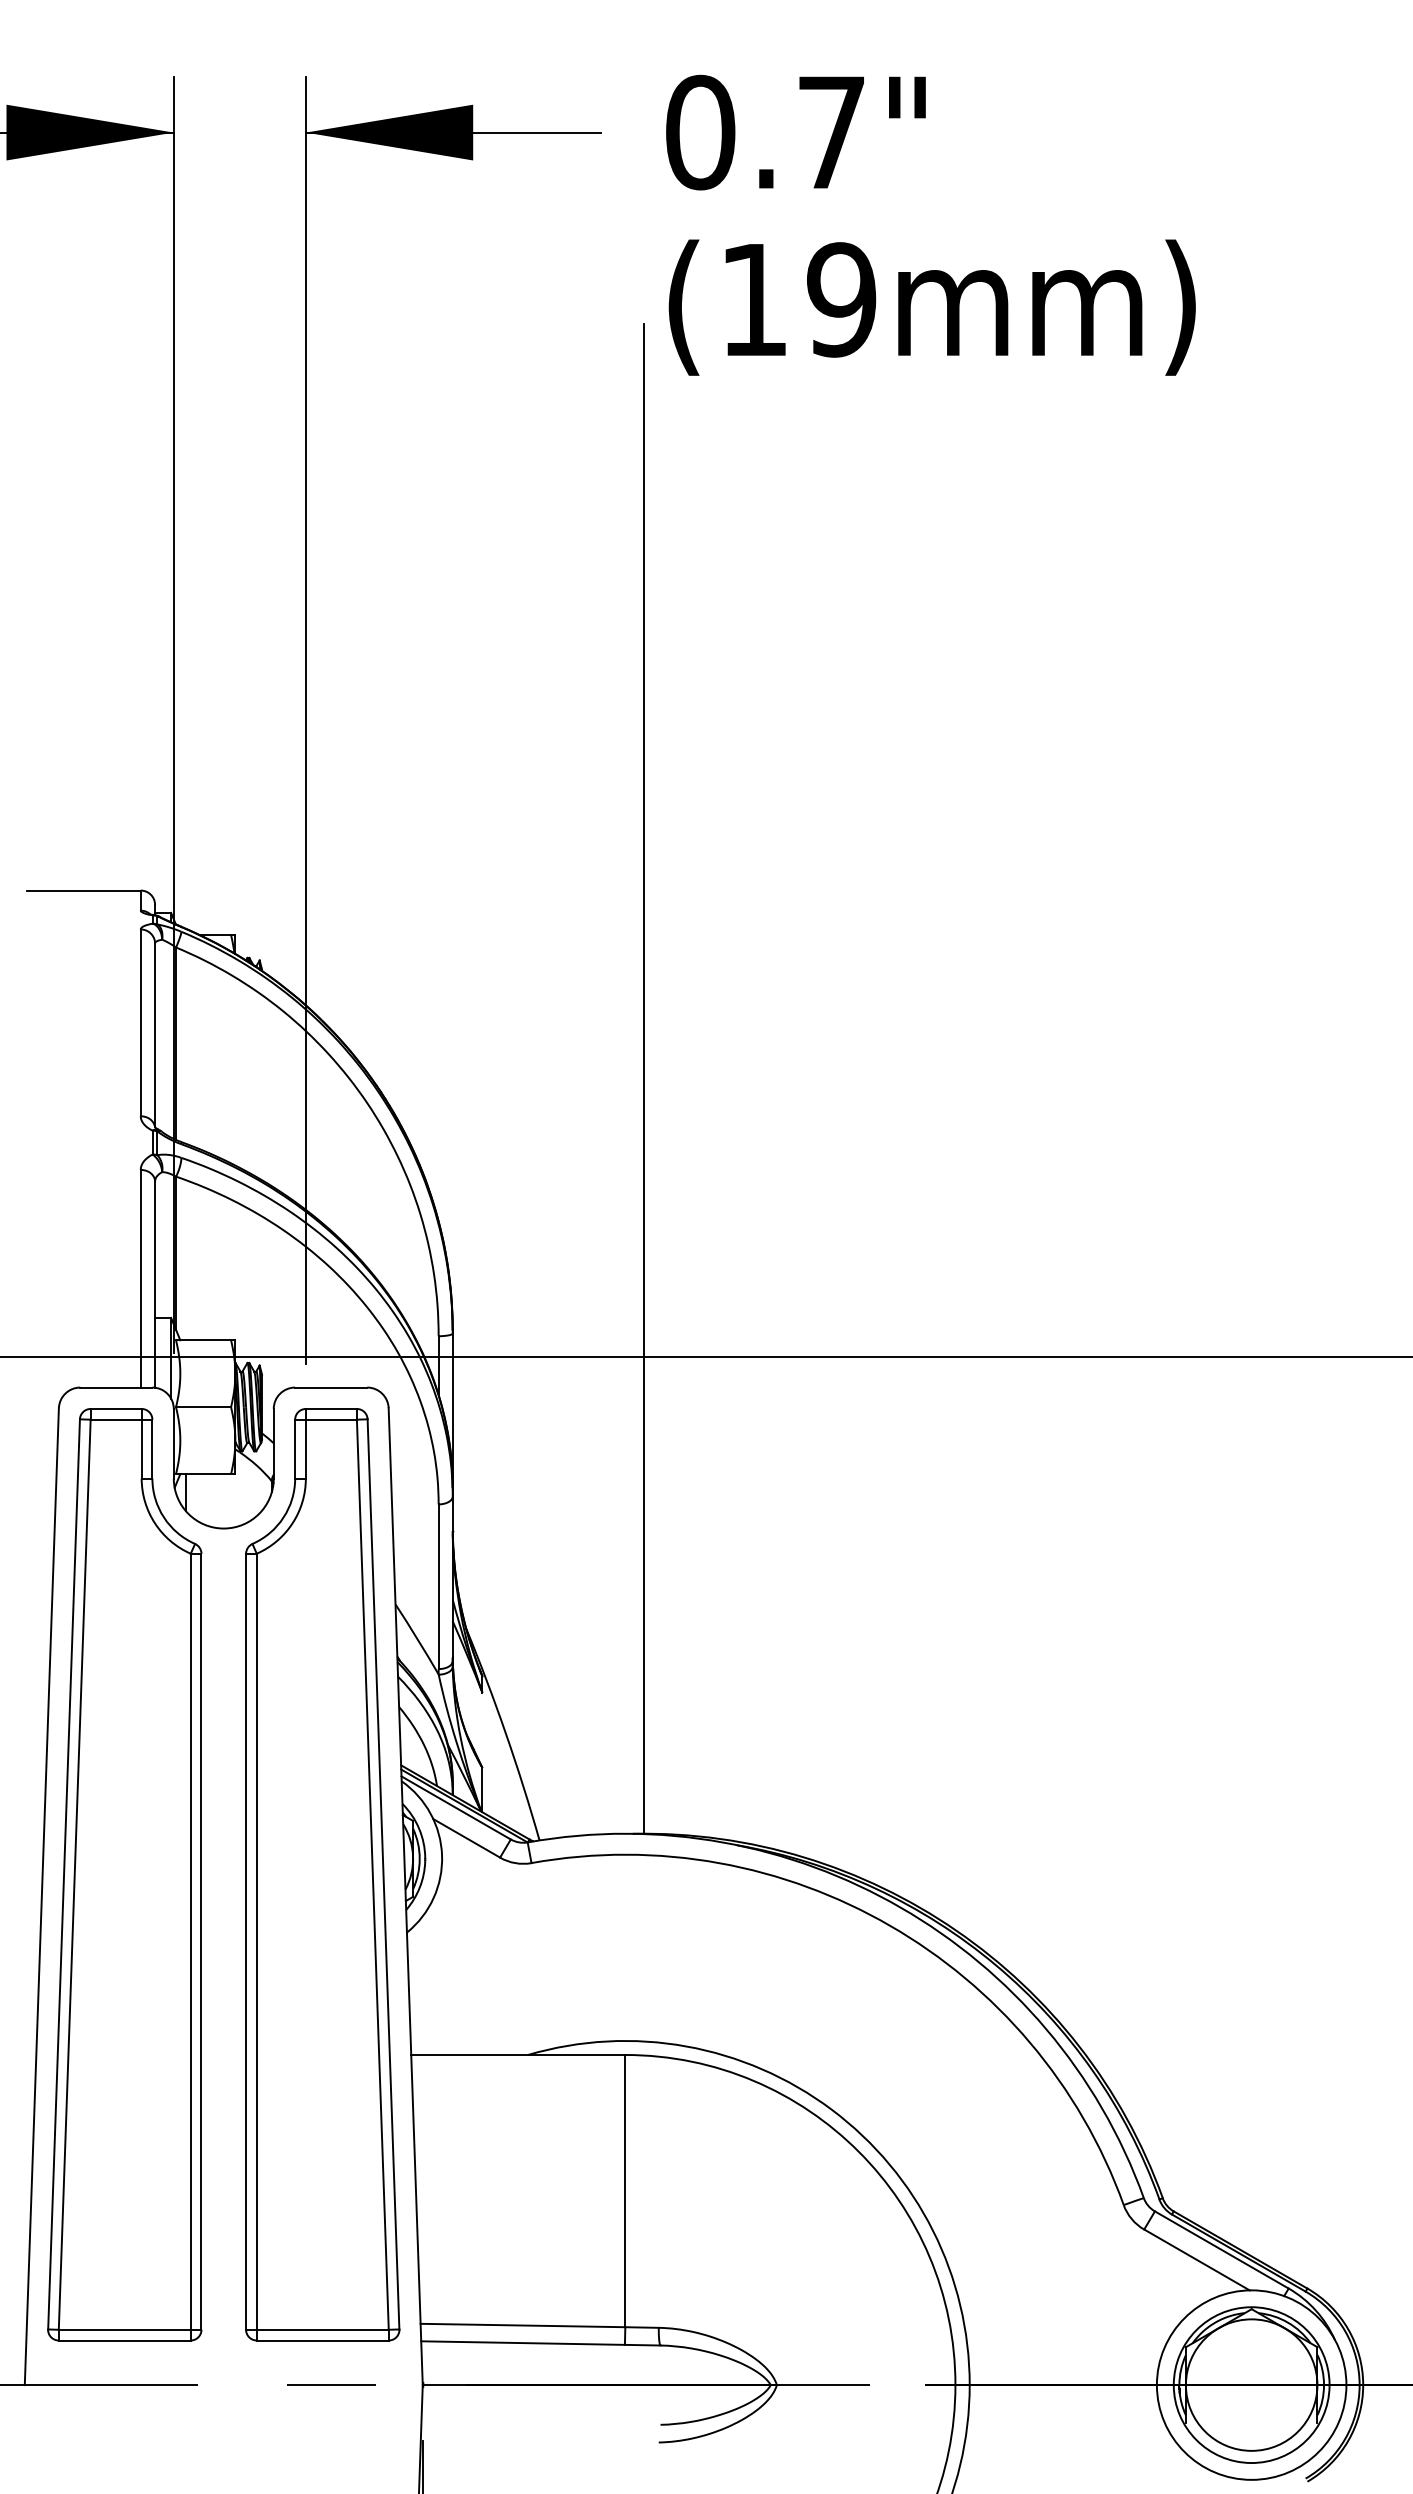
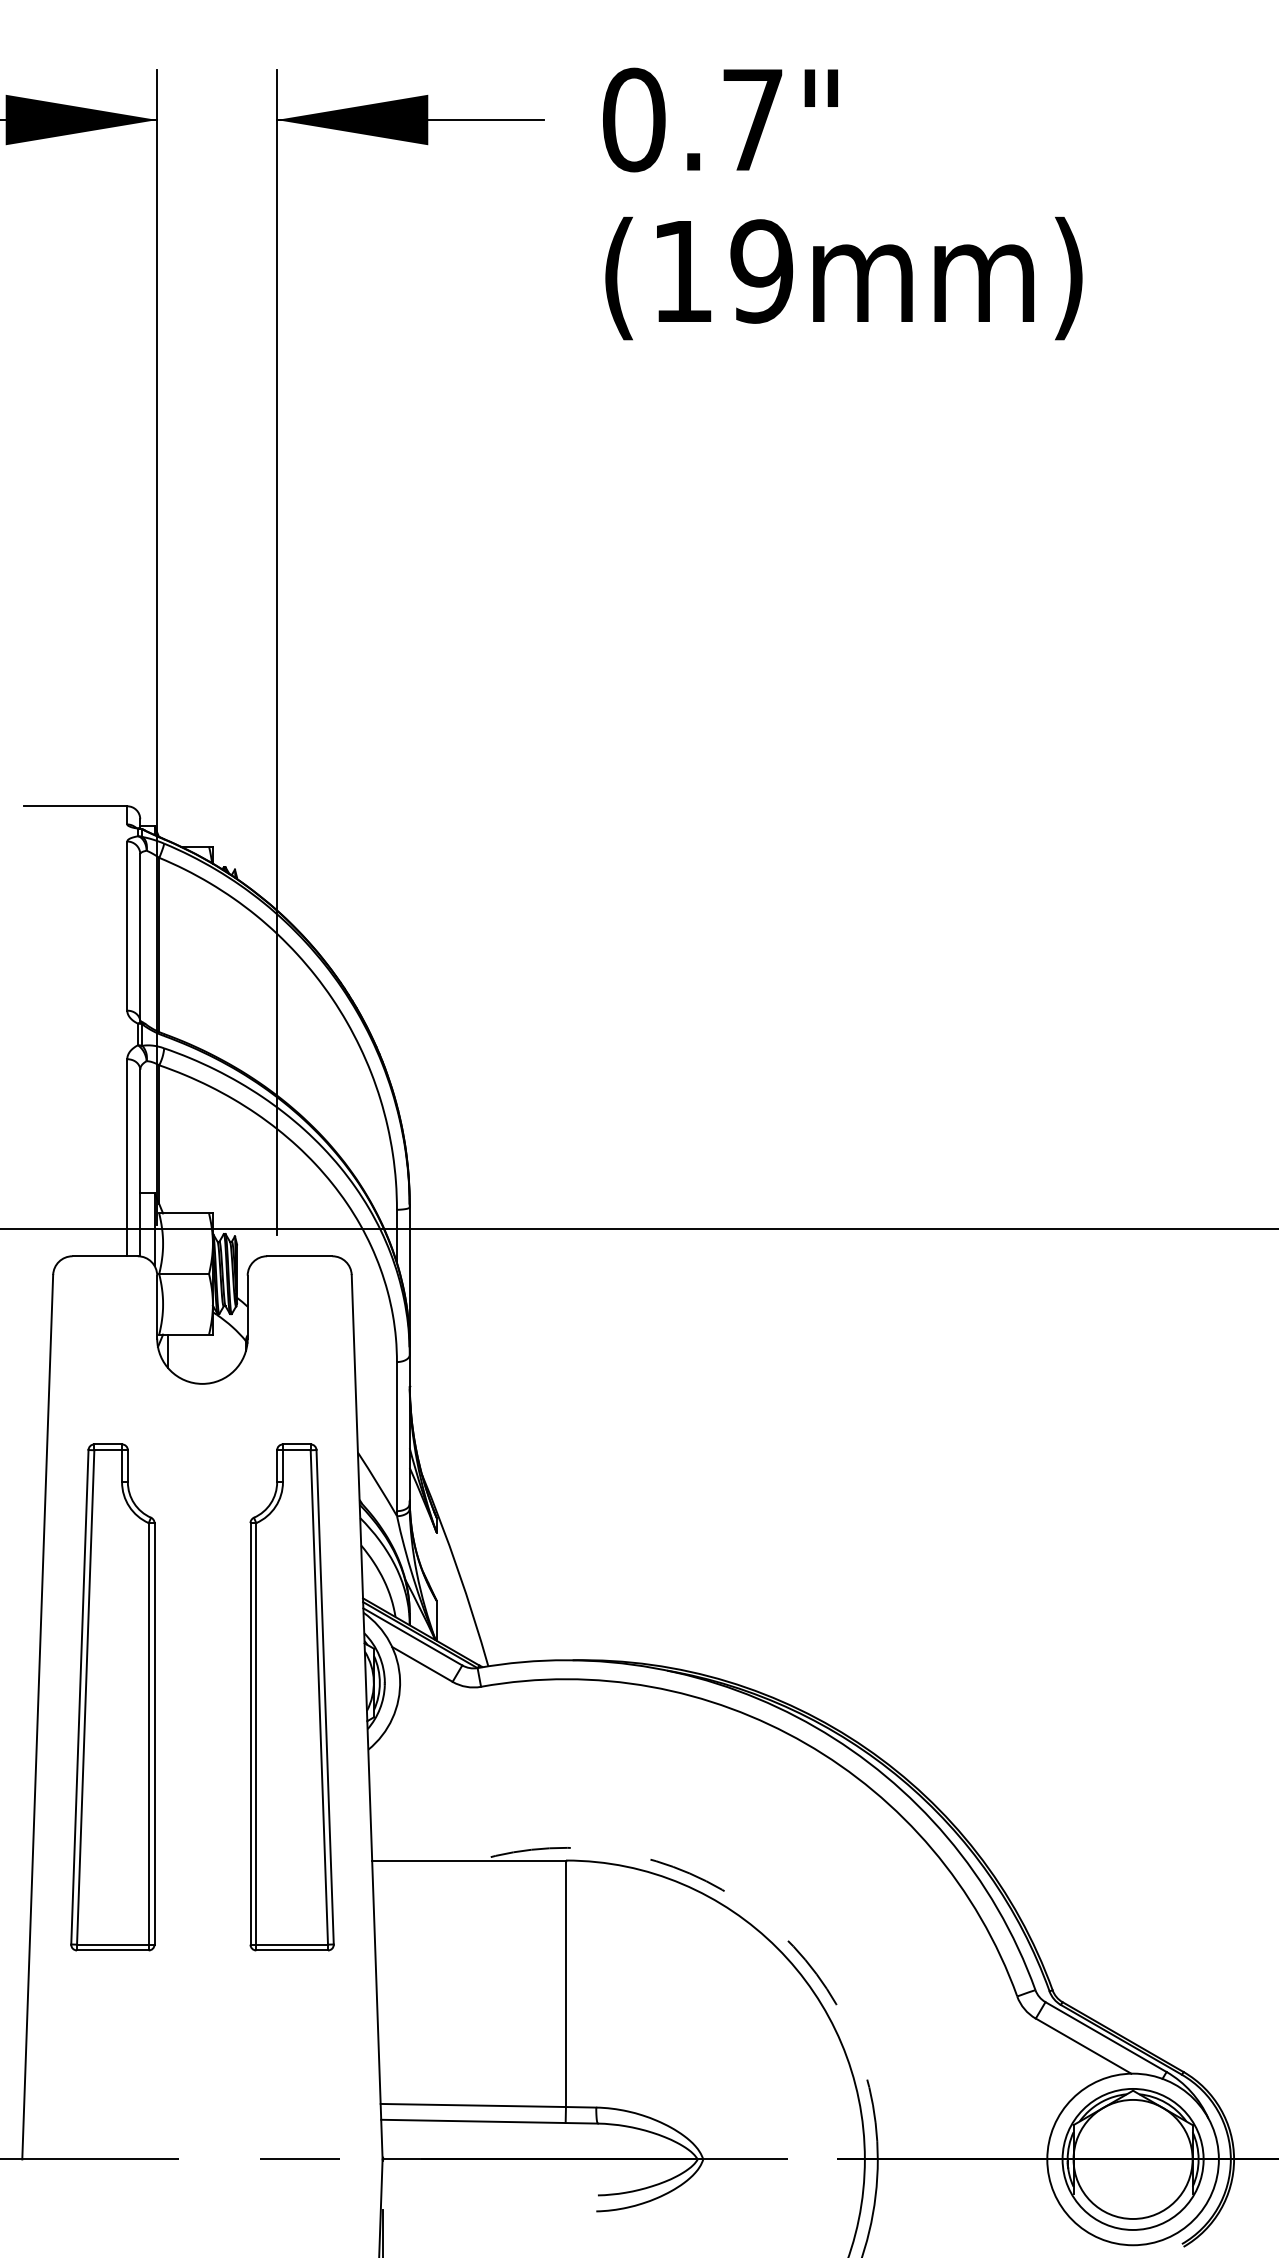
line: (644, 1078) -> (583, 976), removed
part: (124, 1874) -> (112, 1697), size x0.6
part: (322, 1874) -> (291, 1697), size x0.6
arc: (831, 2109) -> (752, 1909), solid -> dashed

